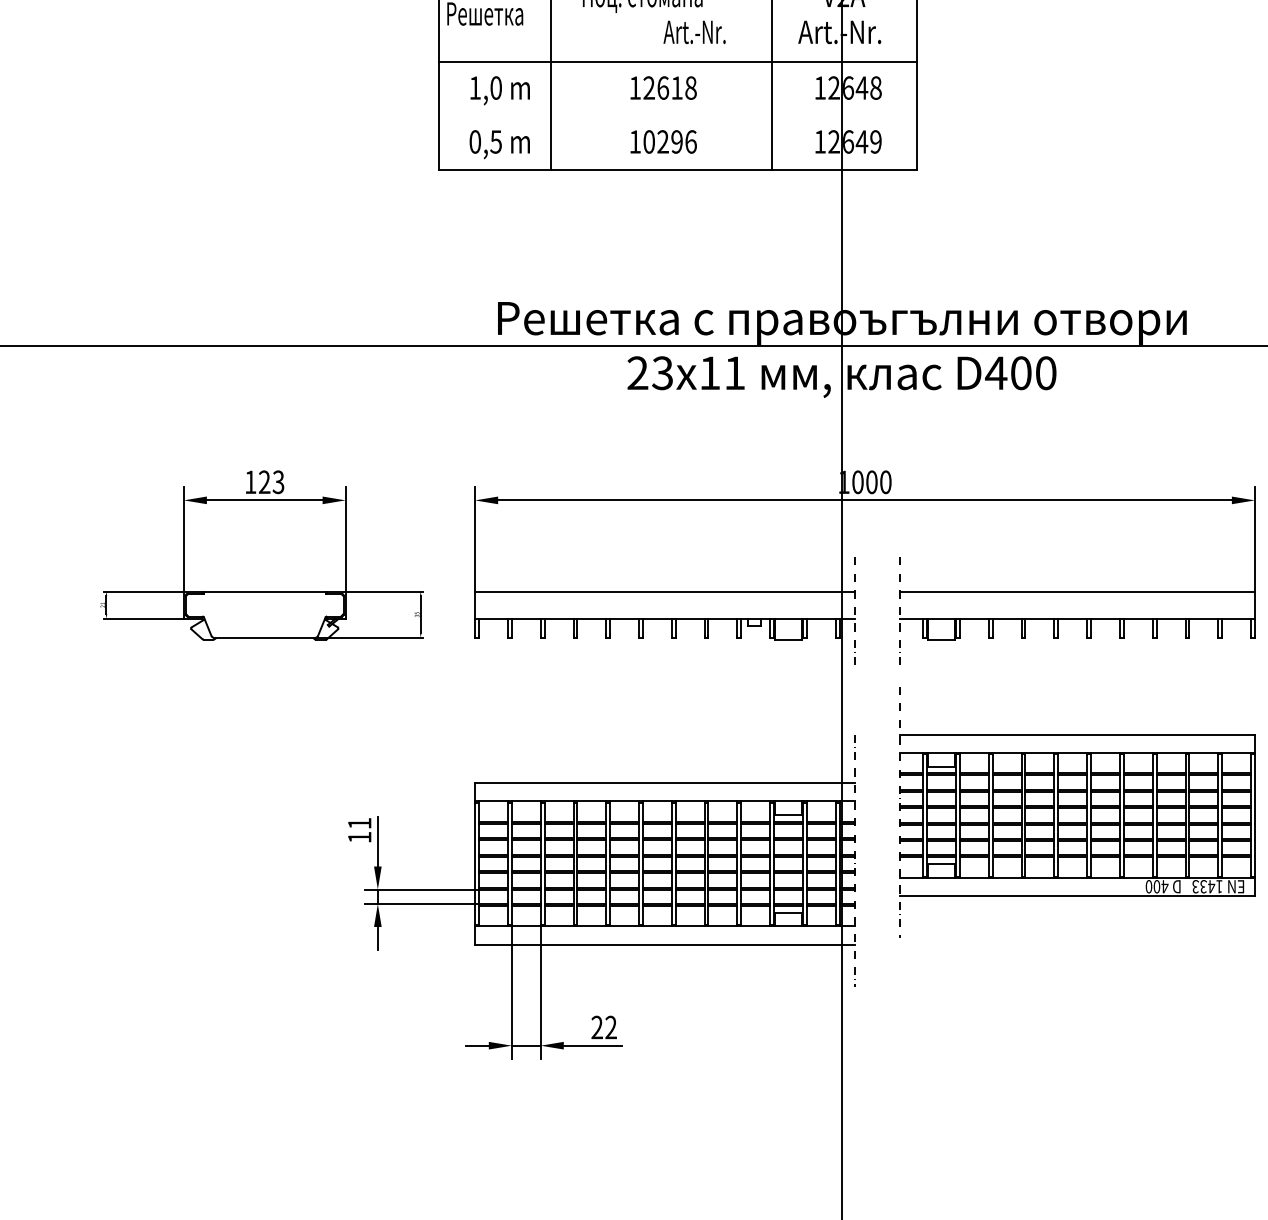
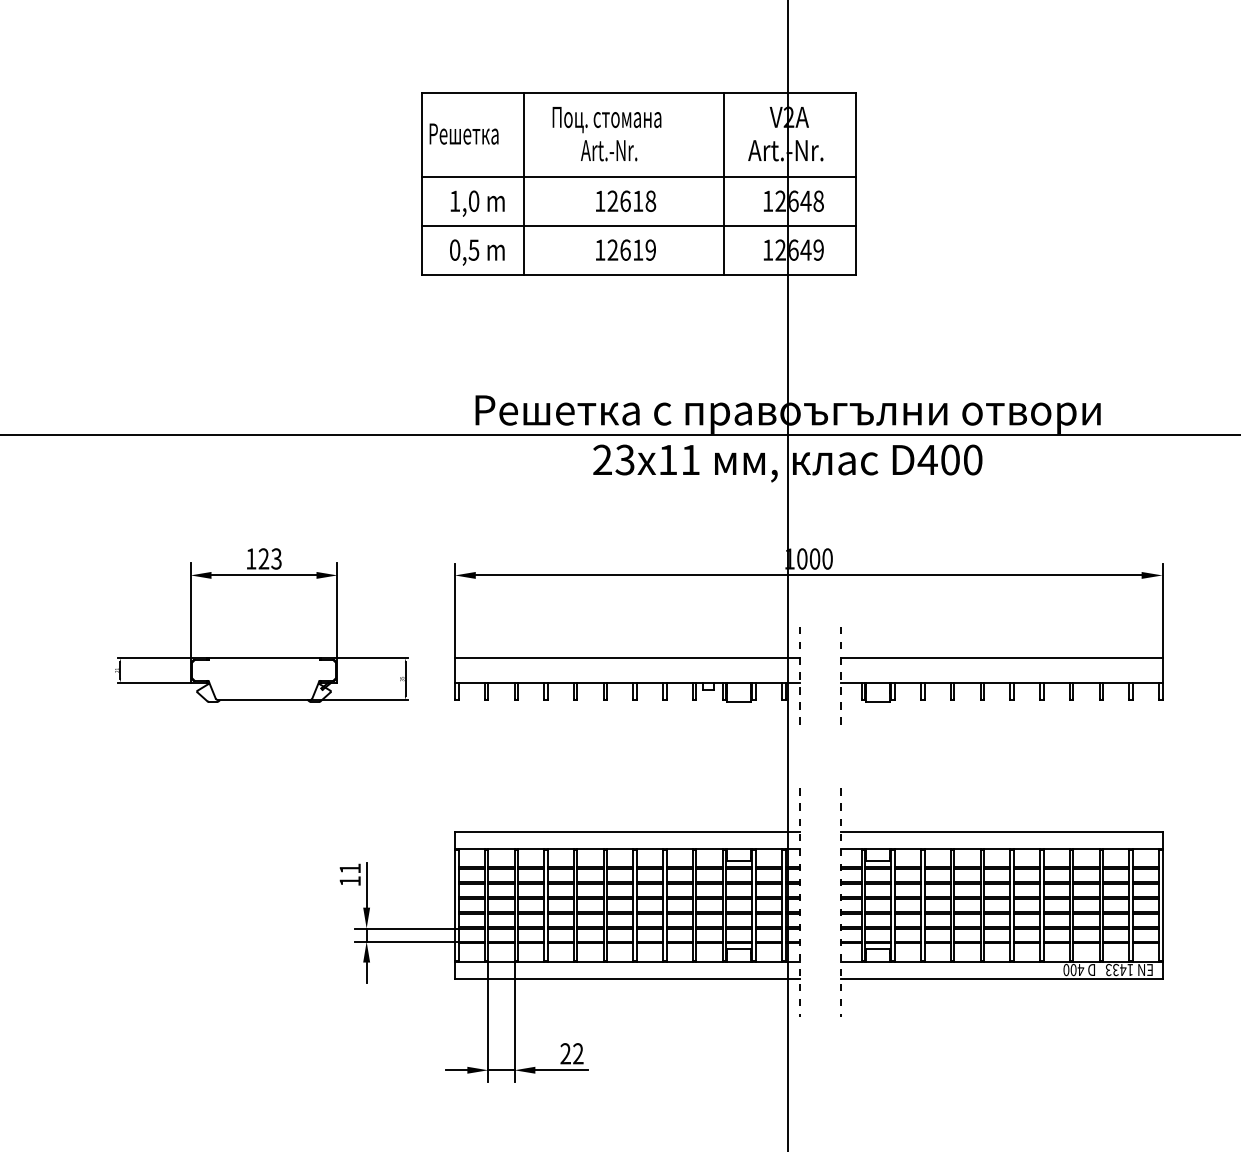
text: (695, 32) -> (609, 150), moved
line: (678, 115) -> (639, 226), added
text: (669, 141) -> (631, 249), 10296 -> 12619
part: (1077, 812) -> (1001, 902), moved

